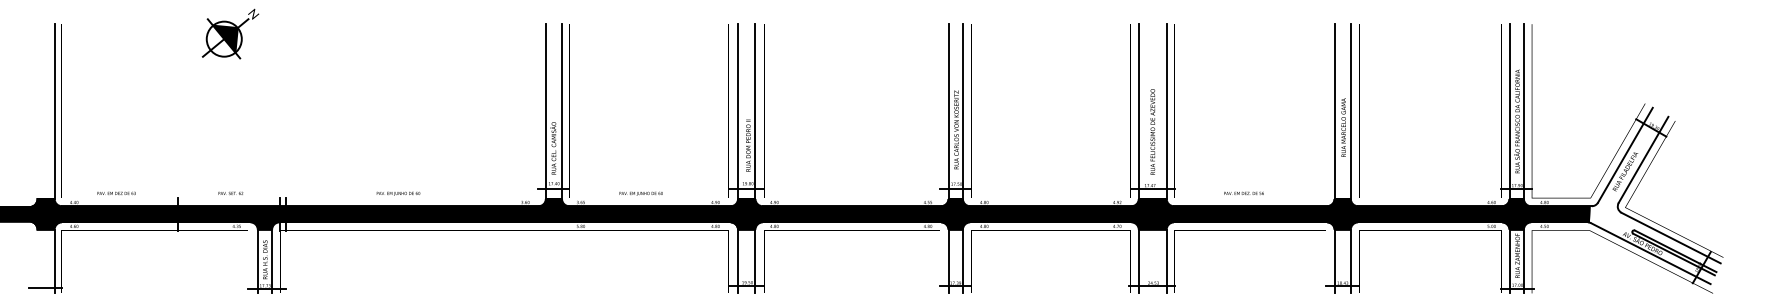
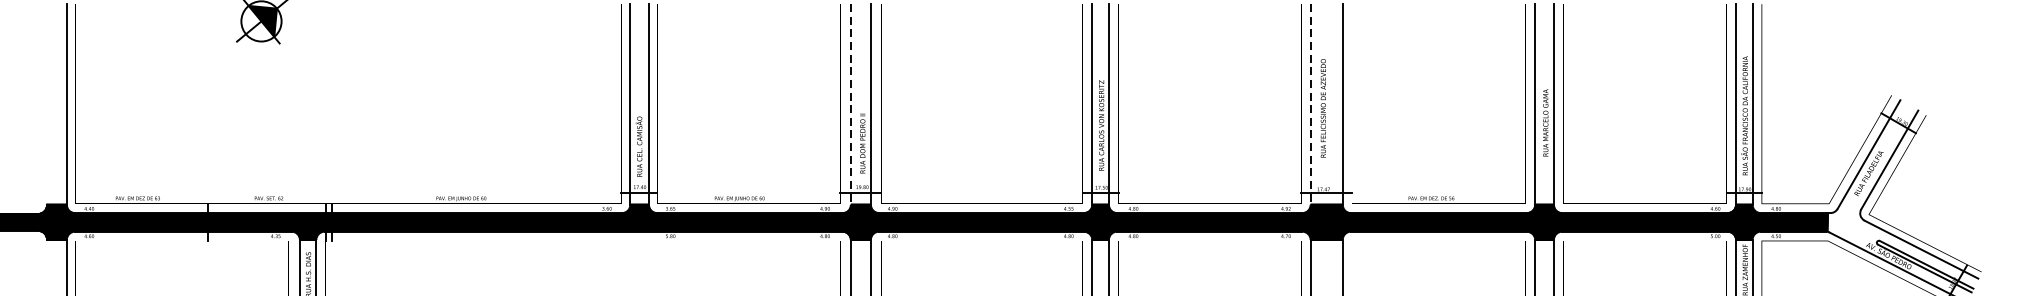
line: (738, 112) -> (851, 105), solid -> dashed
line: (1138, 112) -> (1310, 105), solid -> dashed
text: (1152, 131) -> (1322, 107), moved

